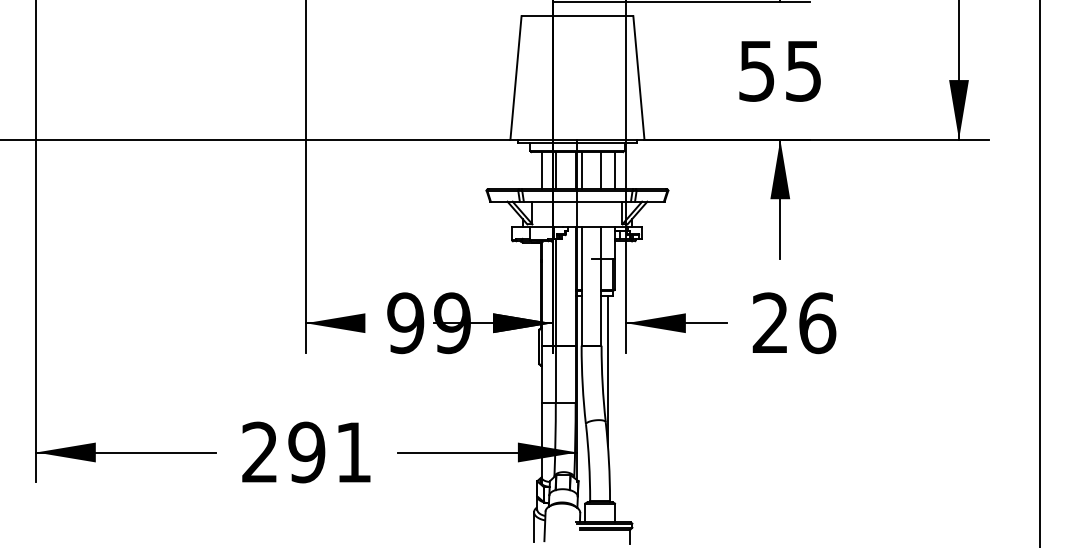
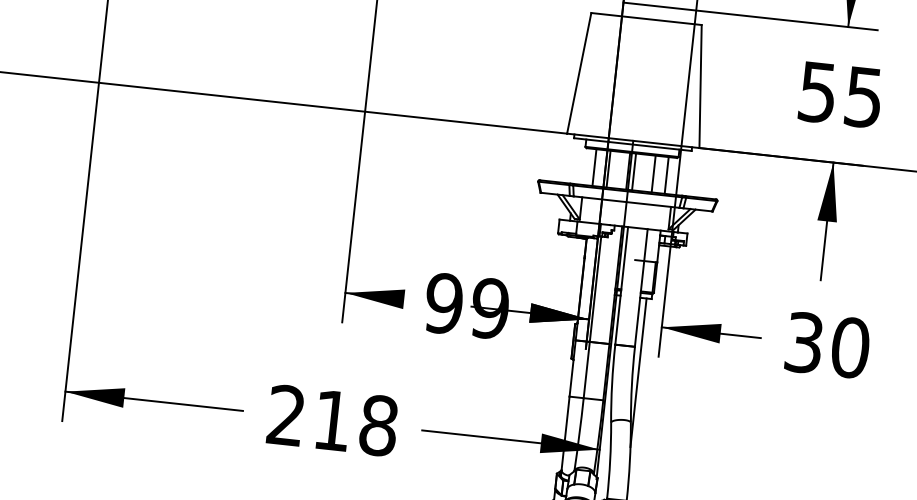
text: (794, 323) -> (827, 345), 26 -> 30
text: (330, 452) -> (355, 423), 291 -> 218

